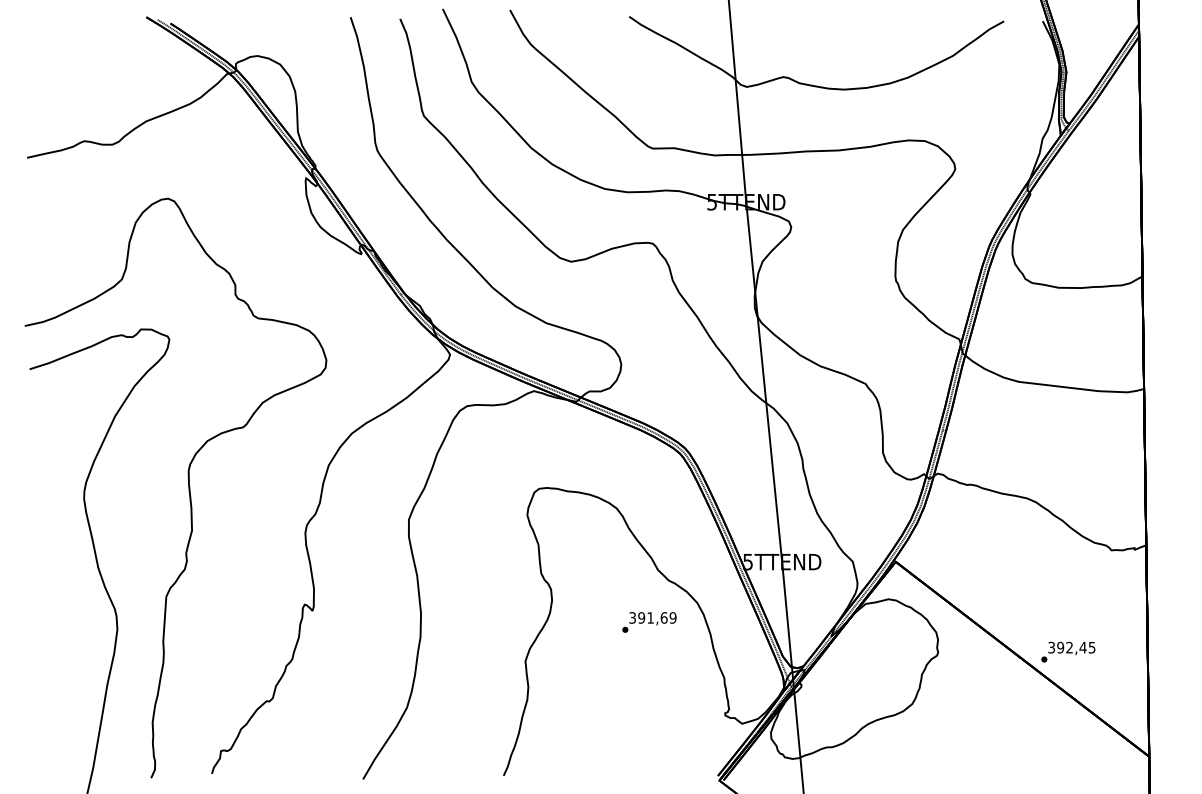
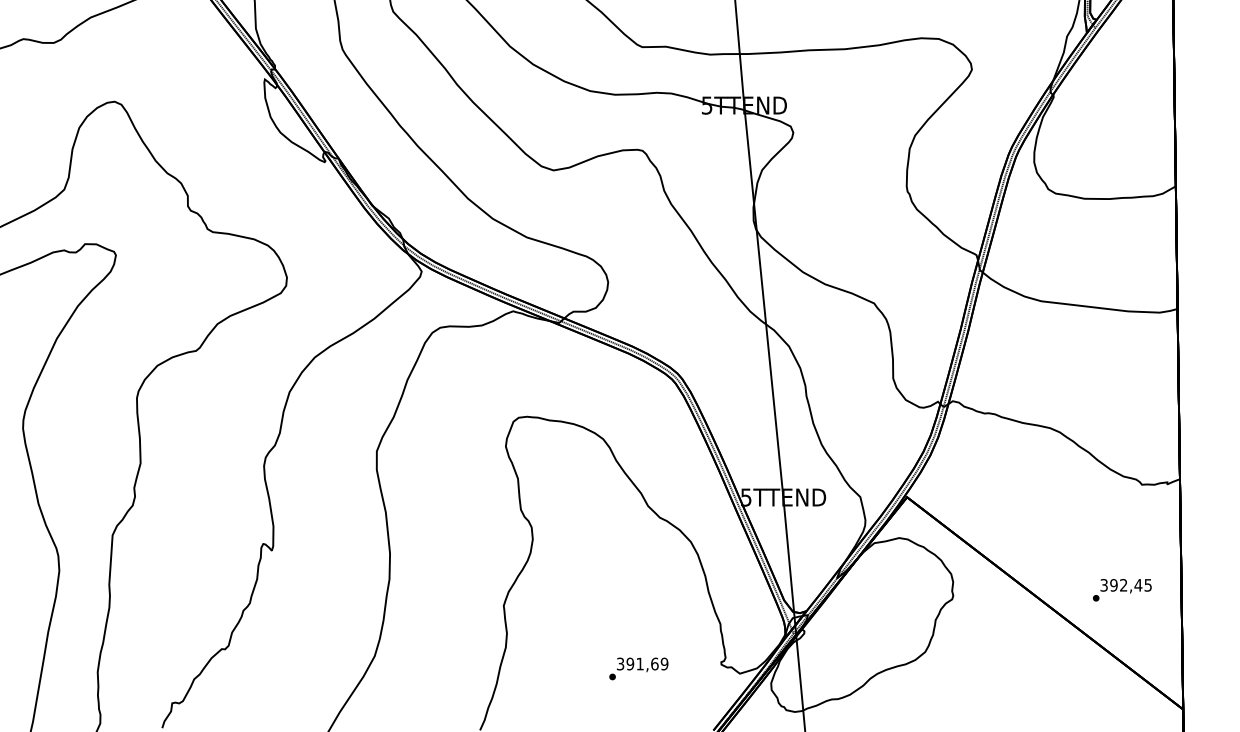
text: (649, 622) -> (638, 668), moved
text: (1068, 651) -> (1122, 589), moved

